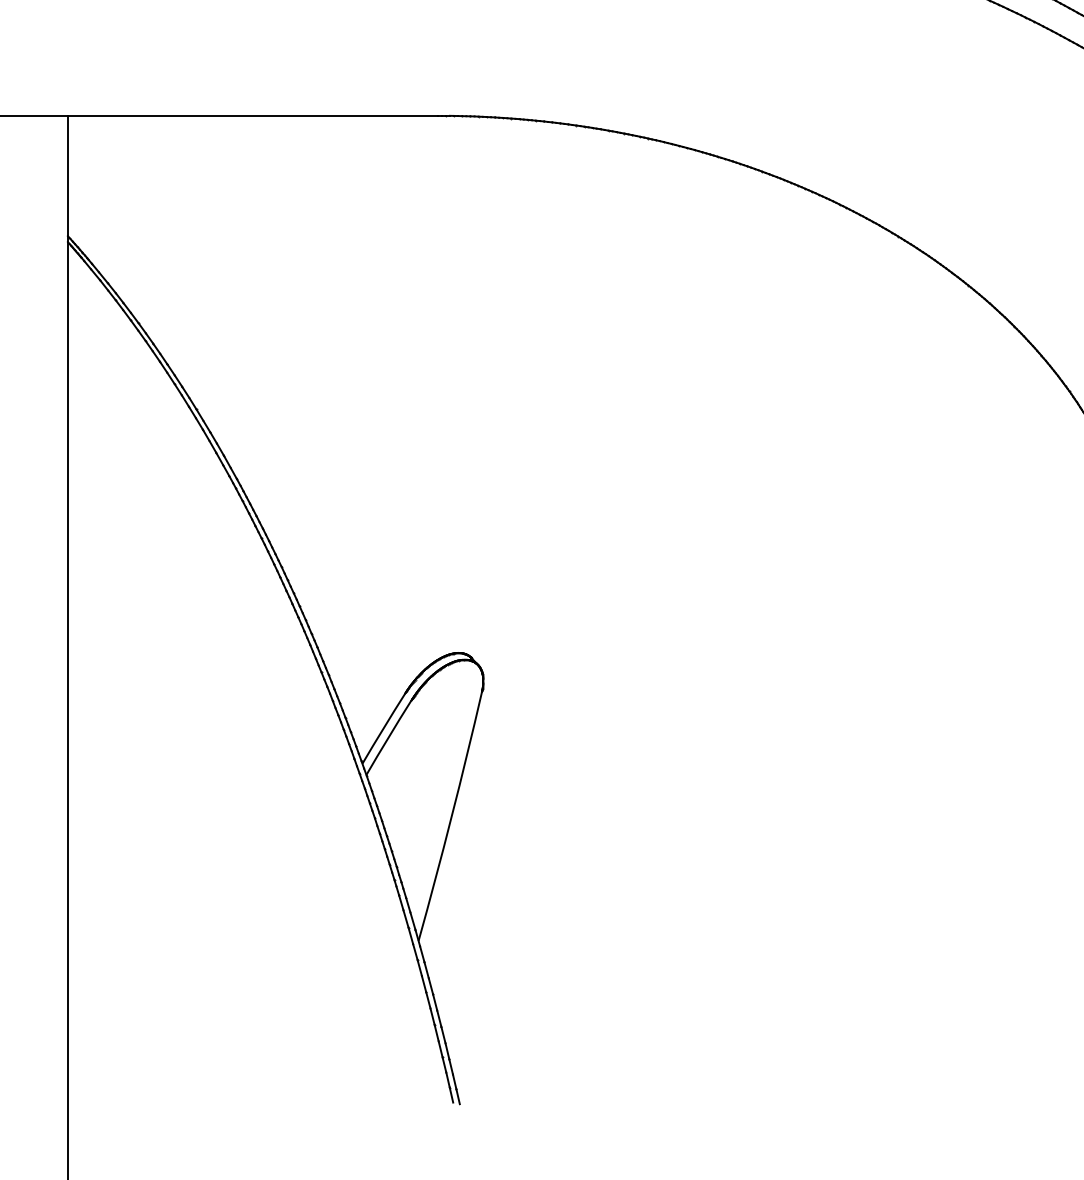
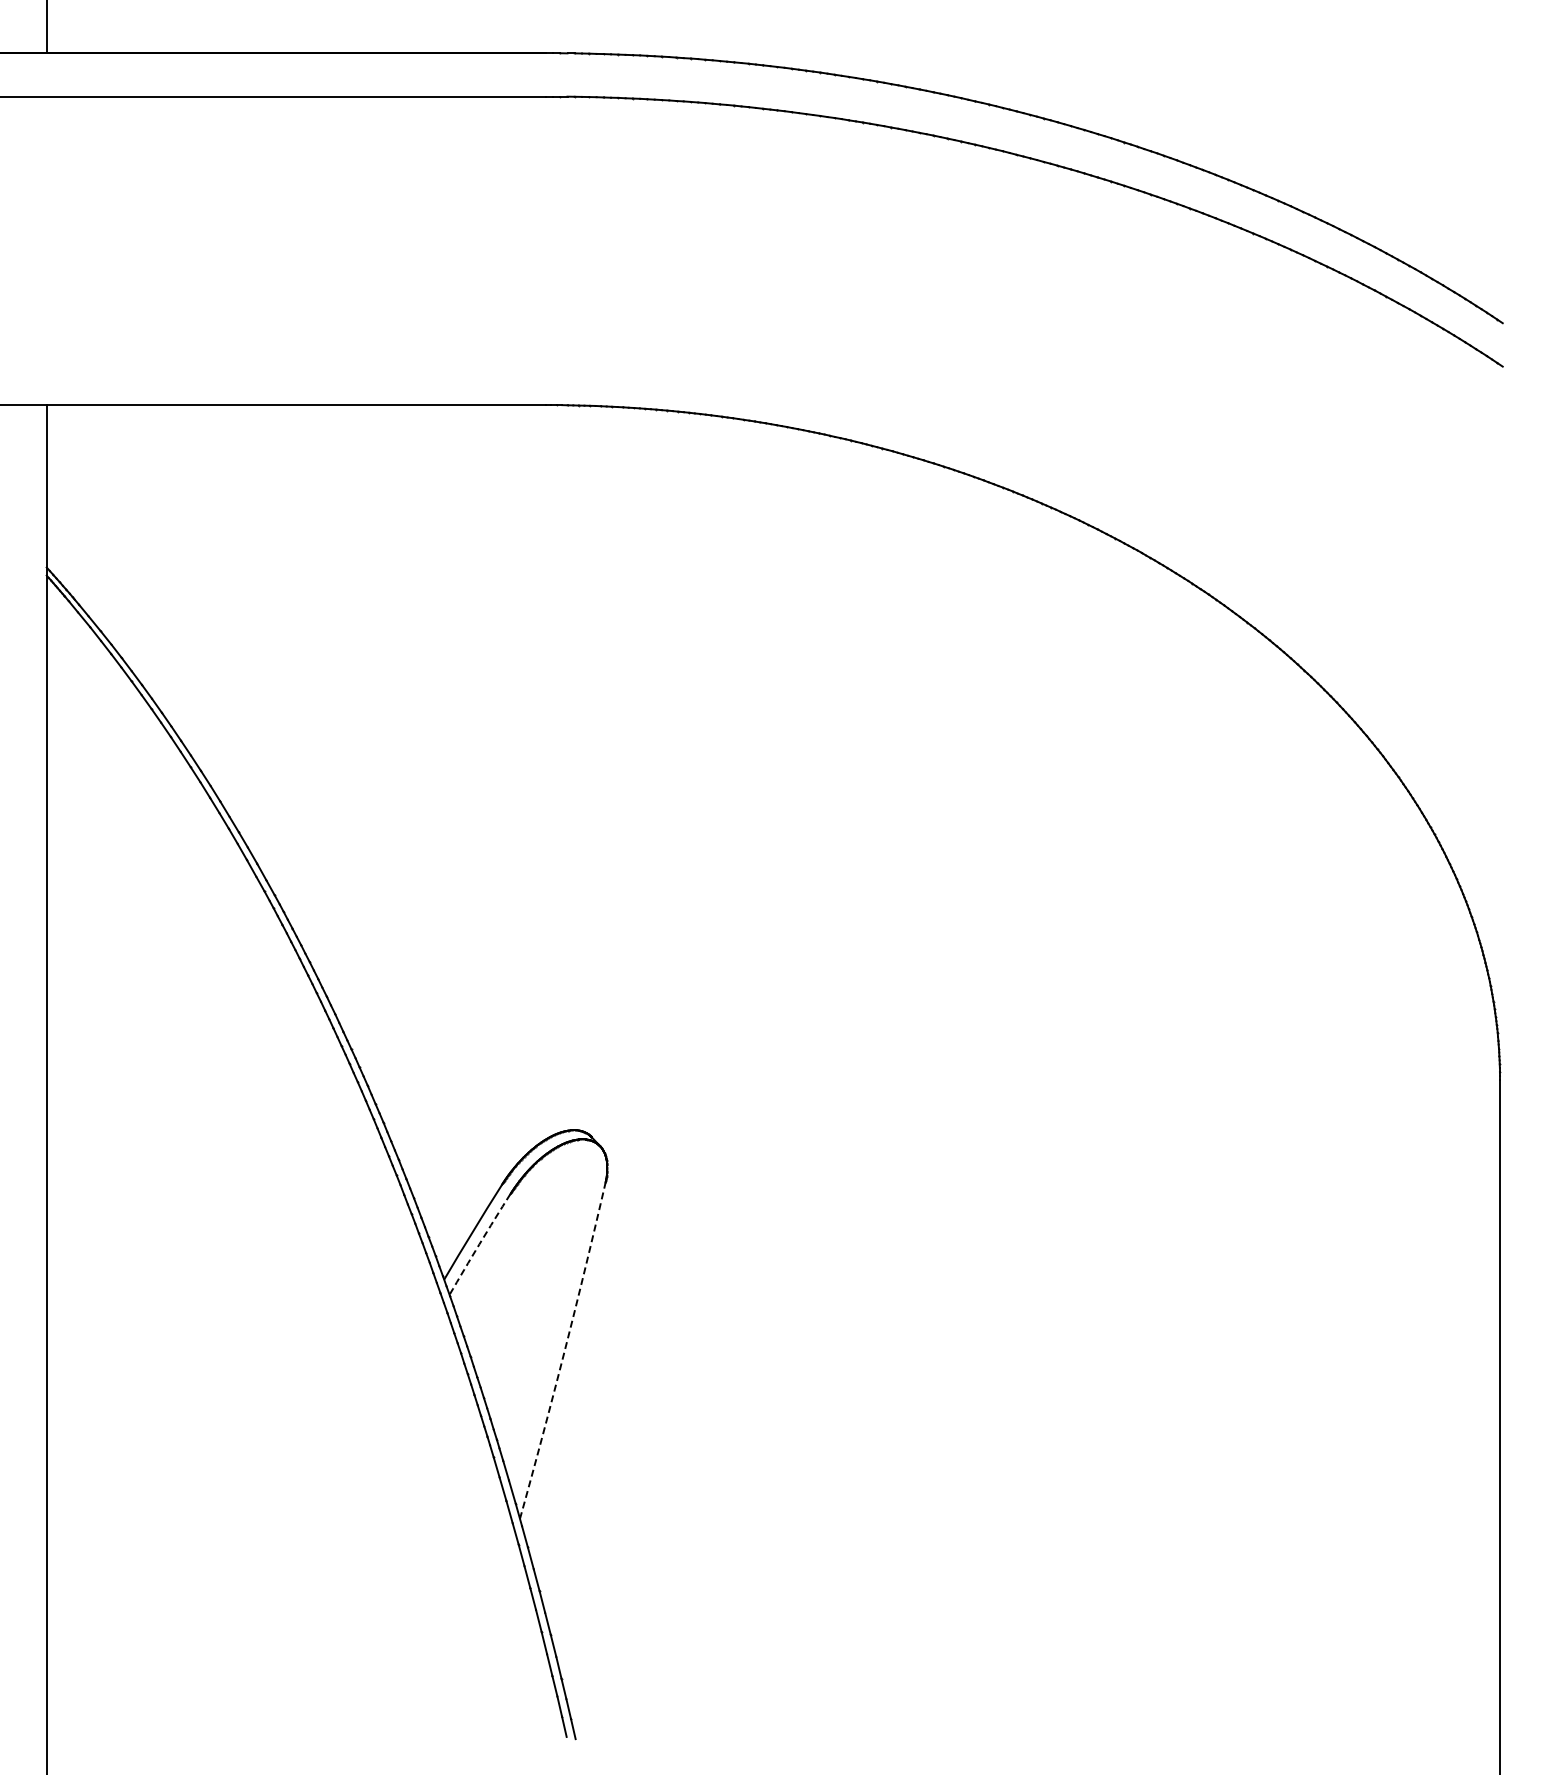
arc: (388, 737) -> (479, 1244), solid -> dashed
arc: (451, 816) -> (564, 1351), solid -> dashed

